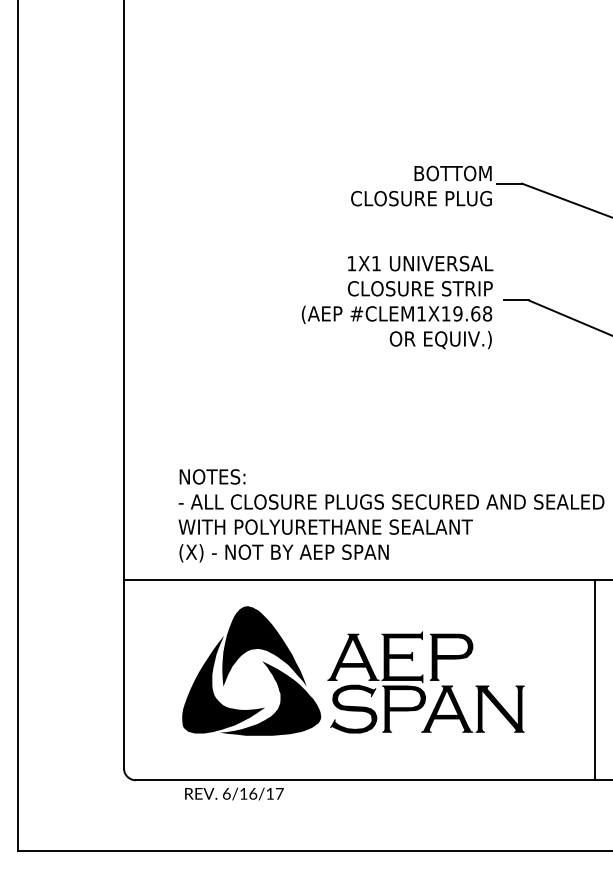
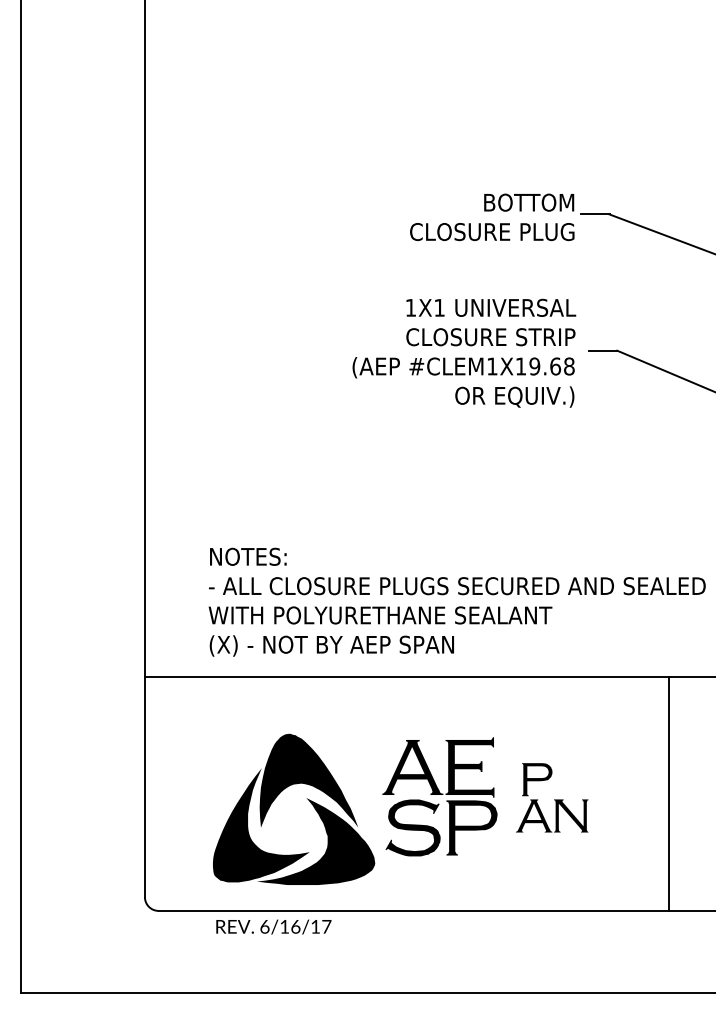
part: (262, 661) -> (306, 798), moved
line: (594, 679) -> (669, 793), moved
part: (472, 683) -> (551, 797), size x0.6

